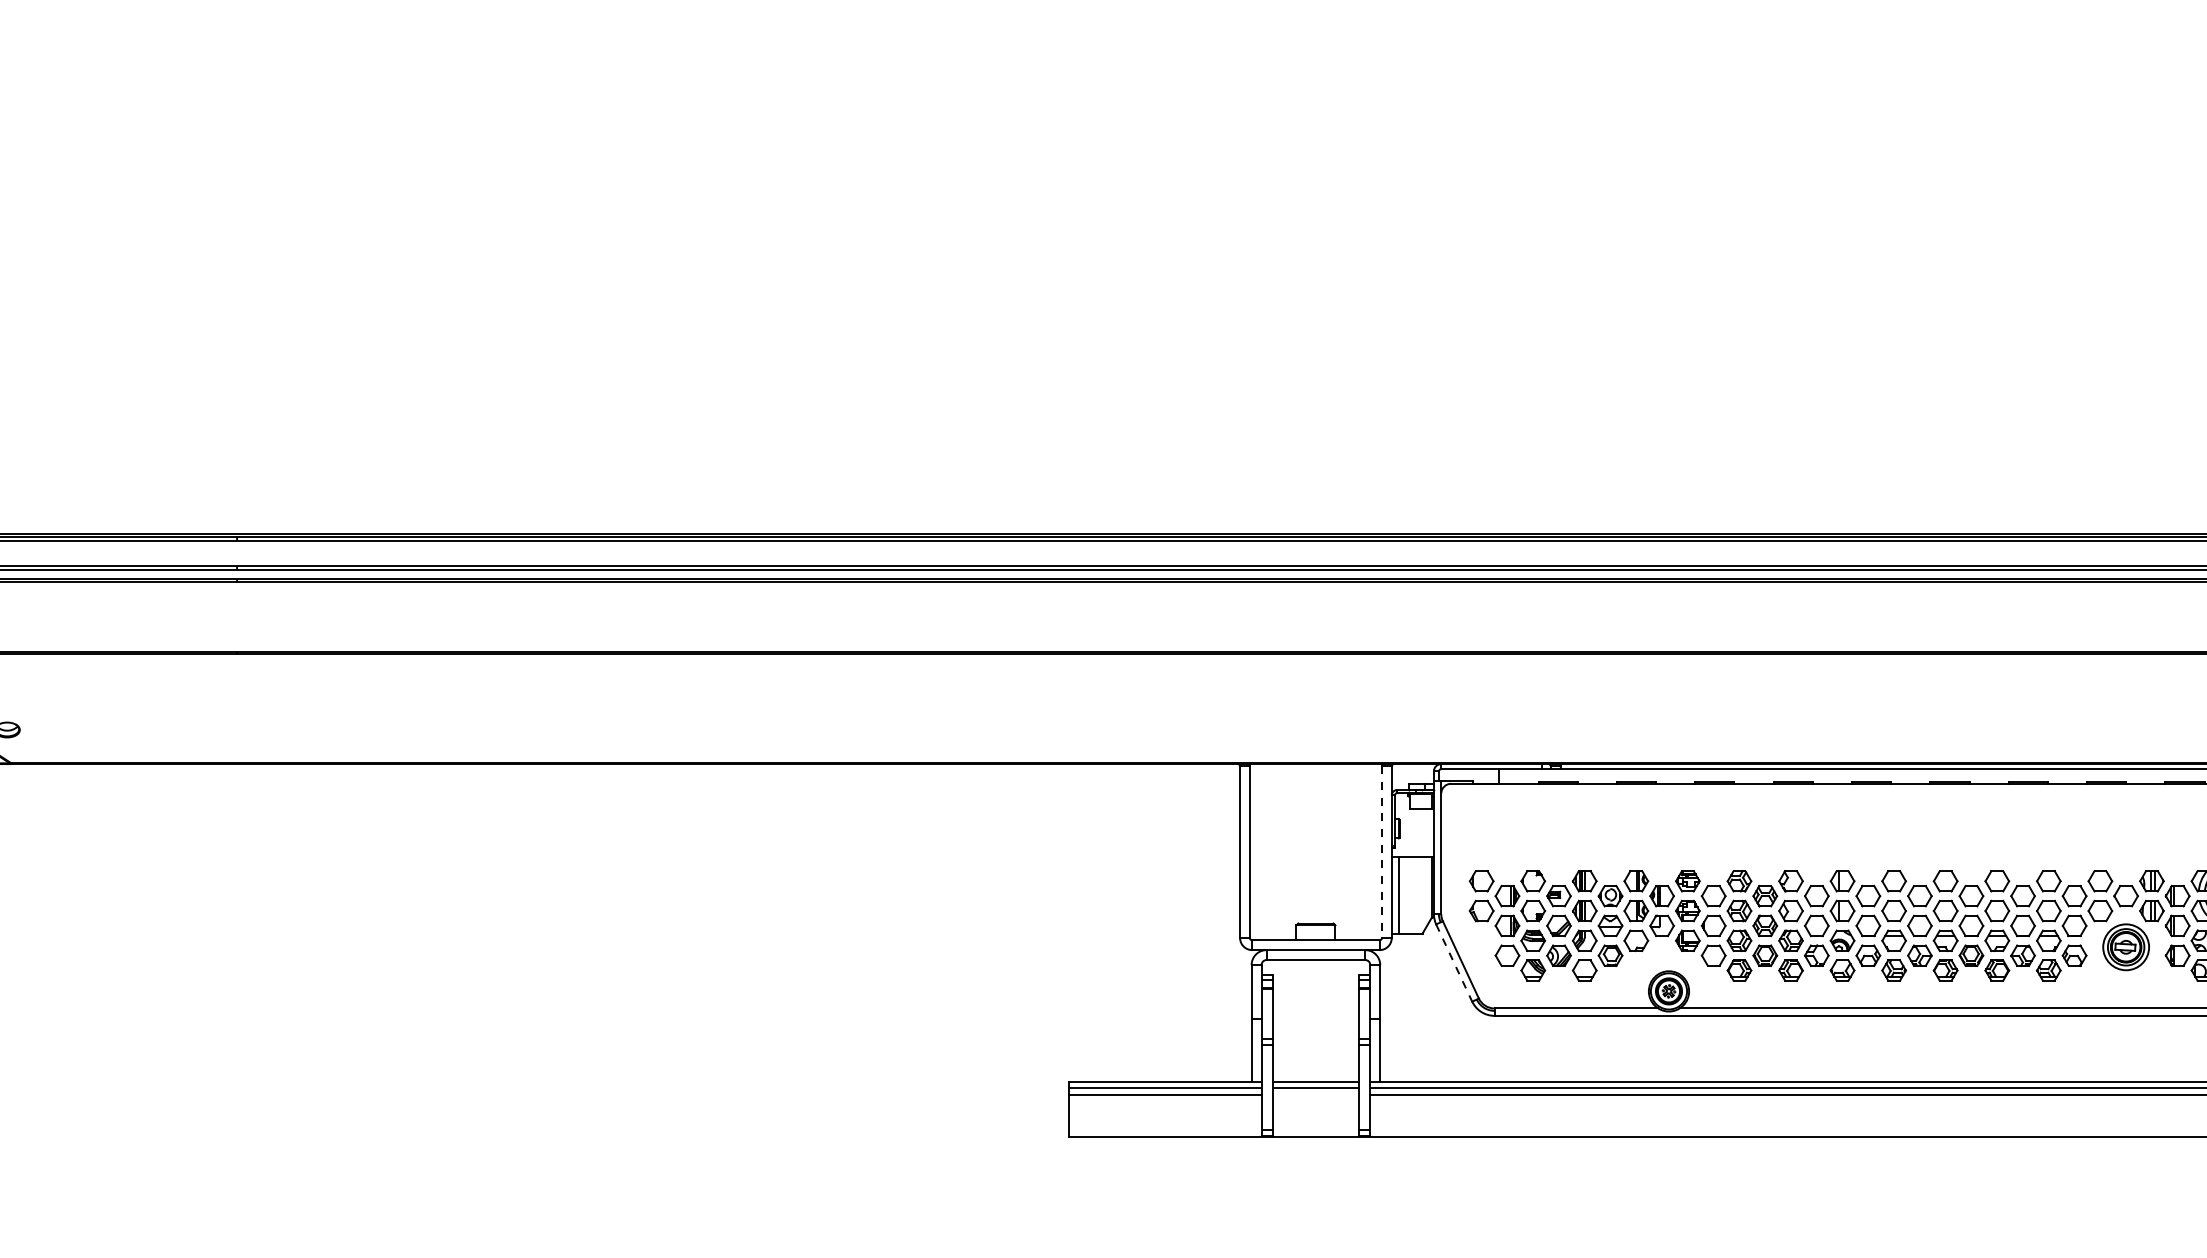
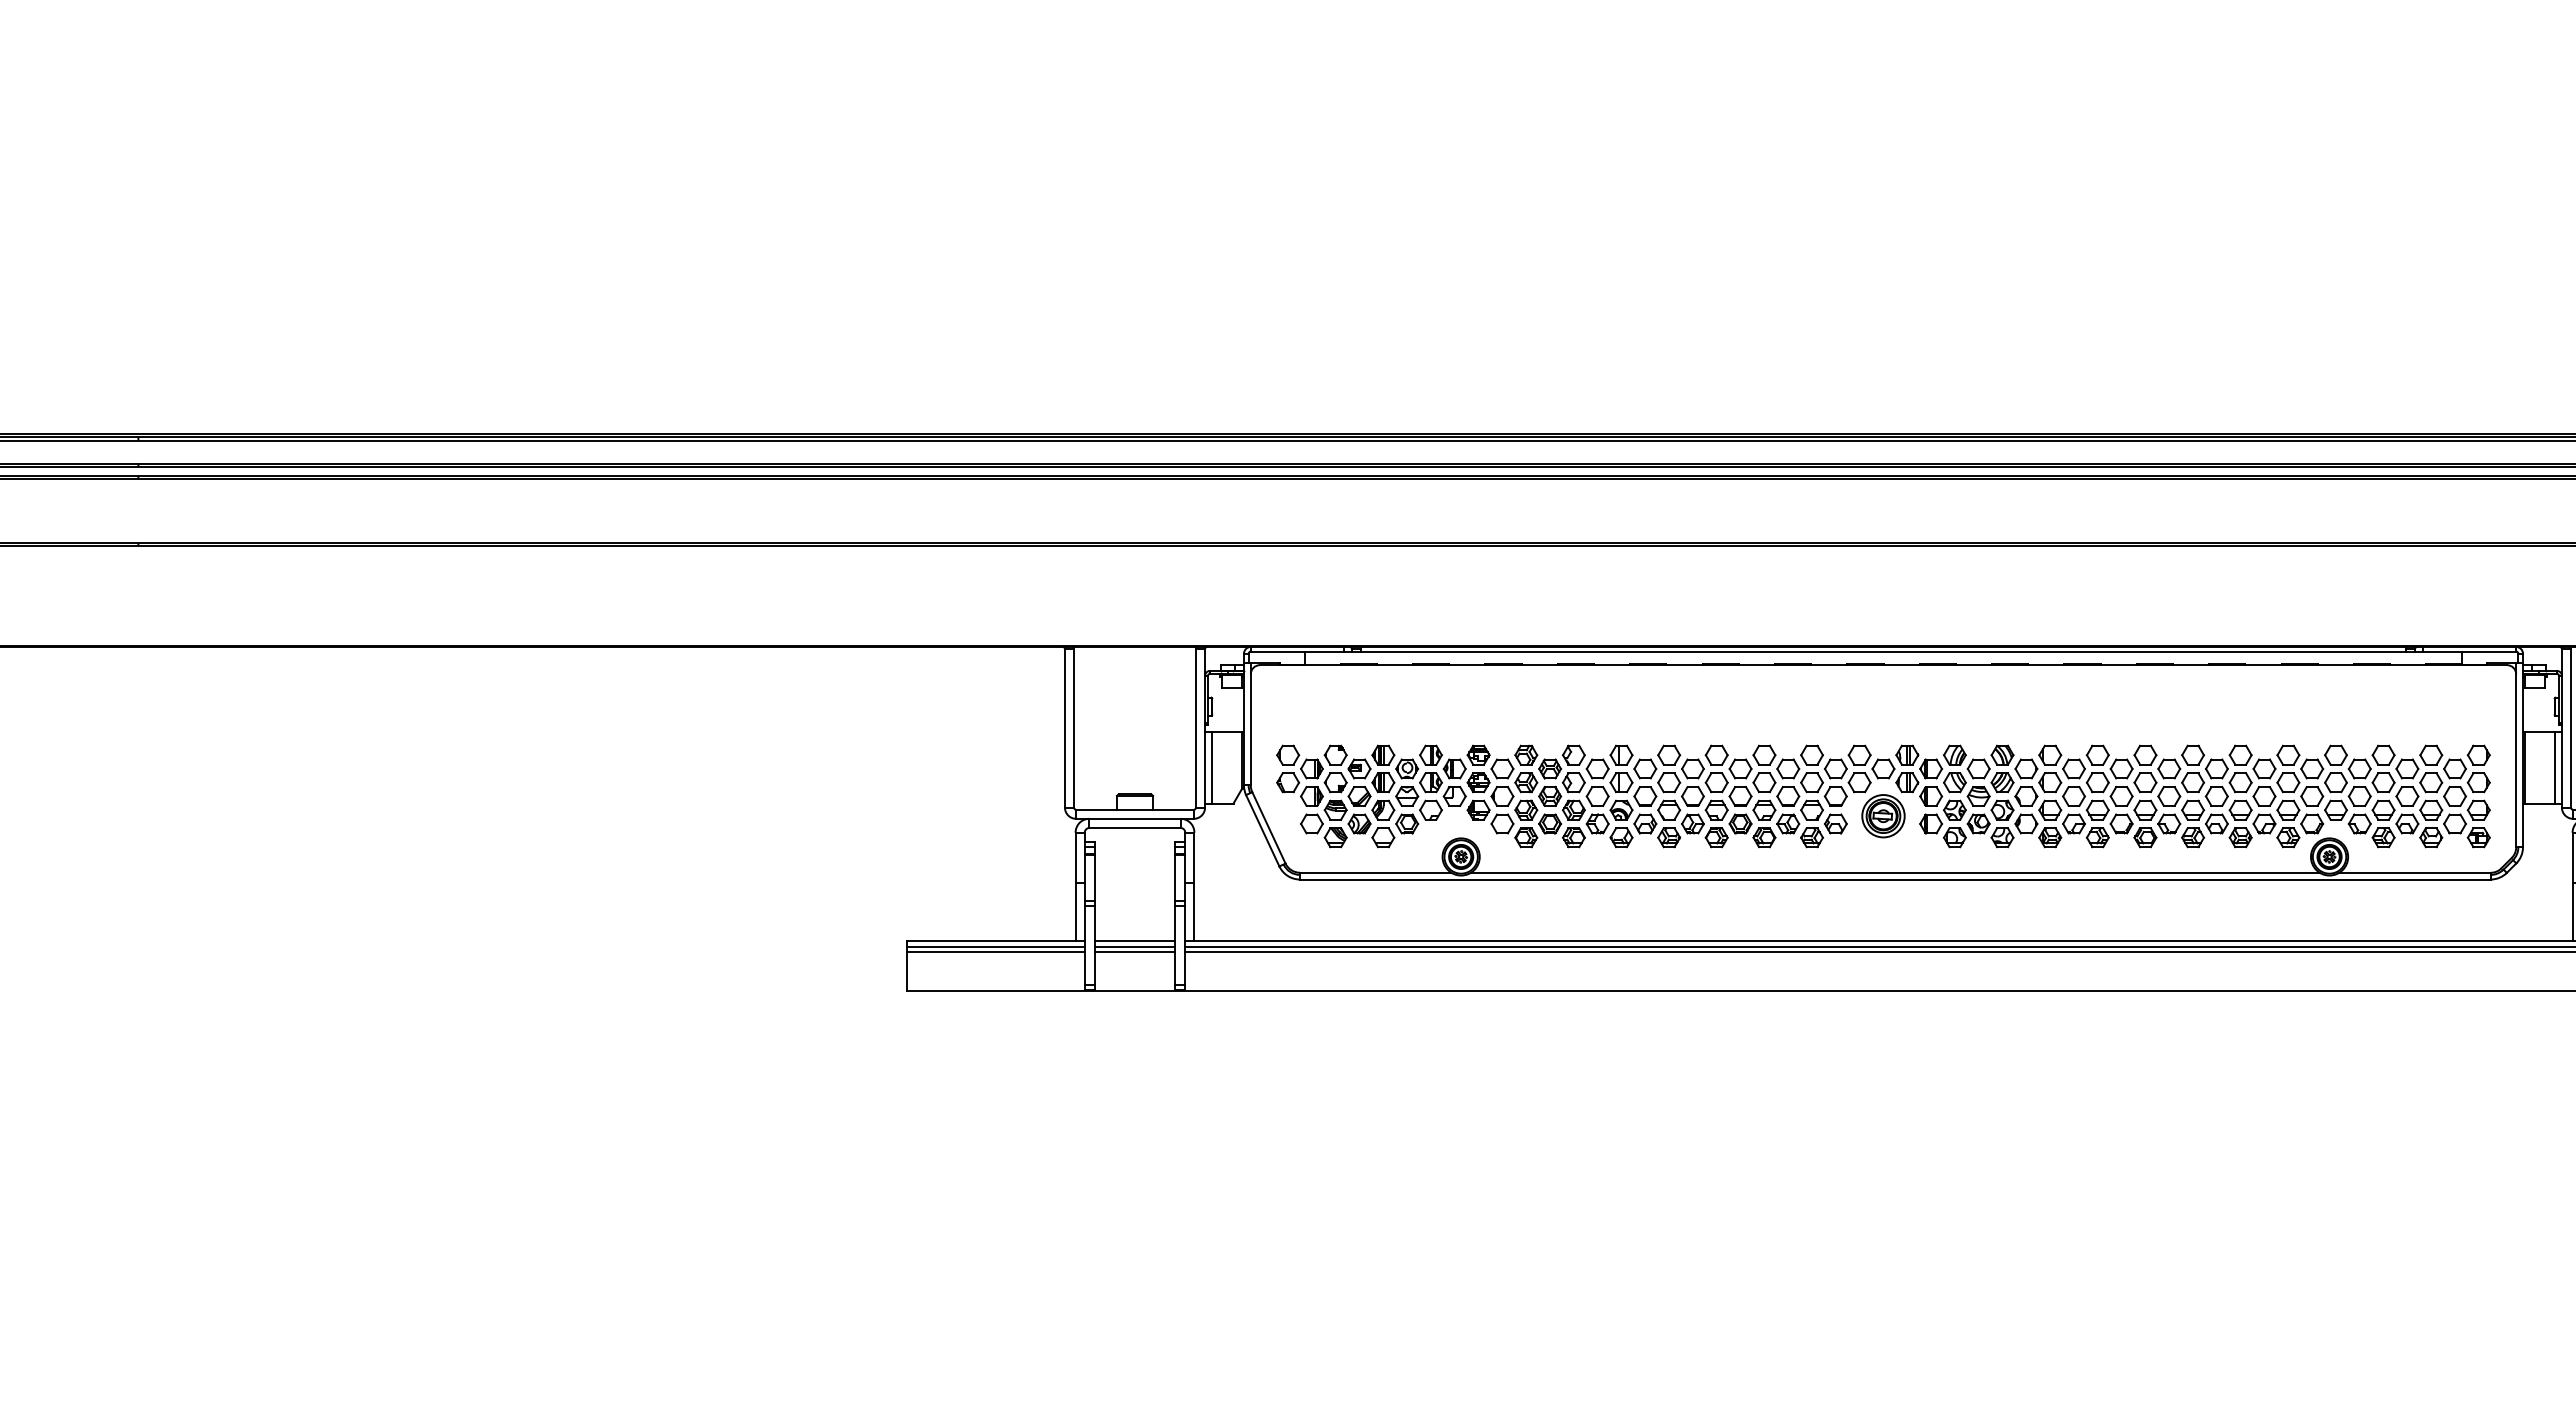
line: (1382, 852) -> (1196, 728), dashed -> solid
line: (1453, 963) -> (1262, 831), dashed -> solid
line: (1315, 1094) -> (1134, 952), added

